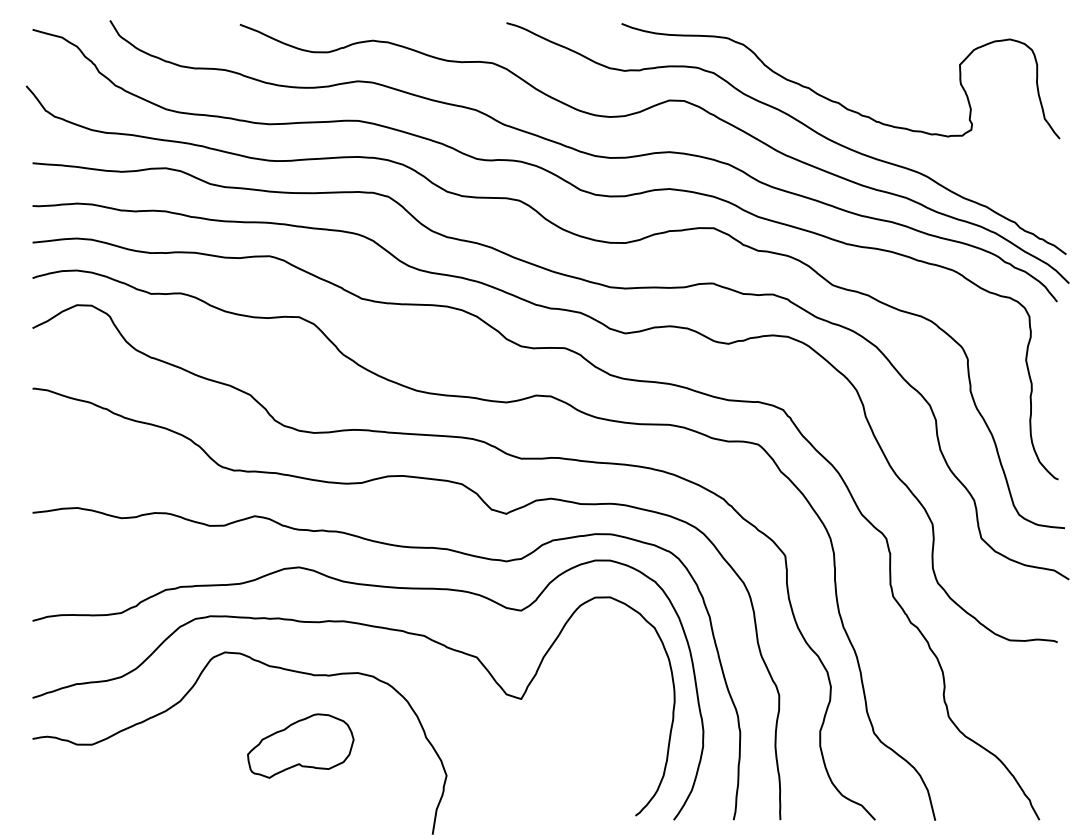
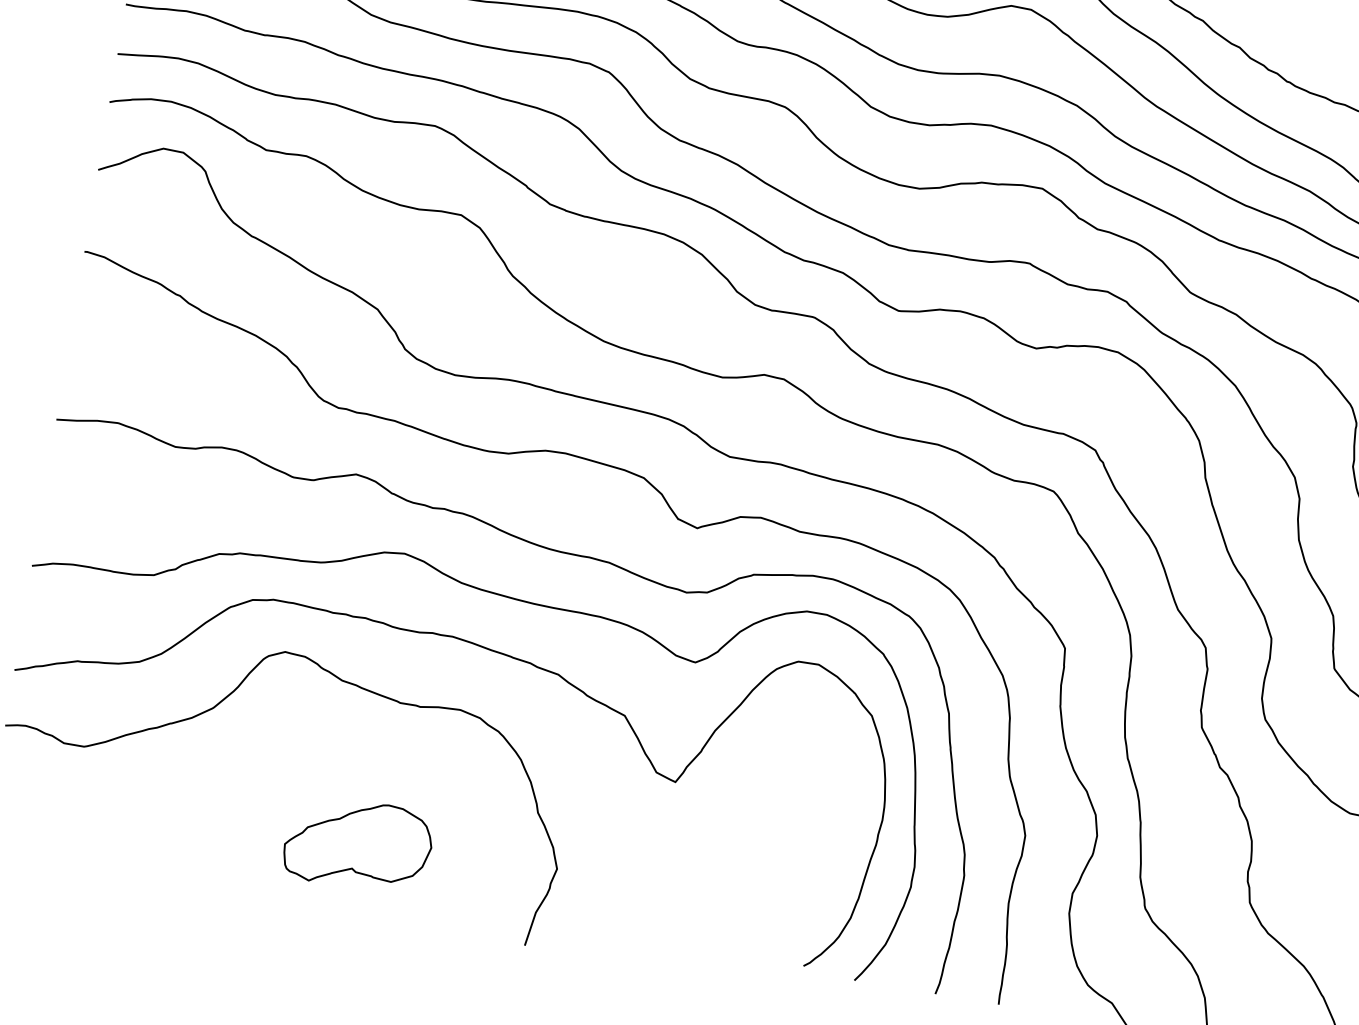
part: (300, 745) -> (358, 843), moved

